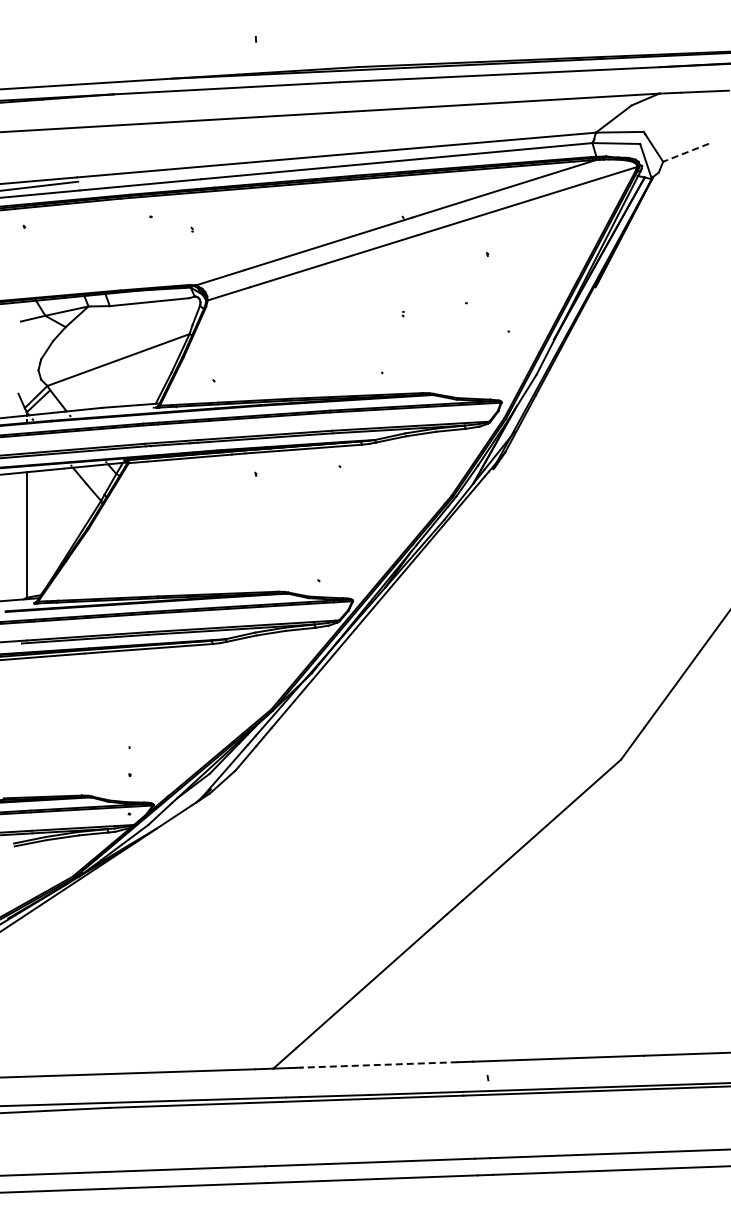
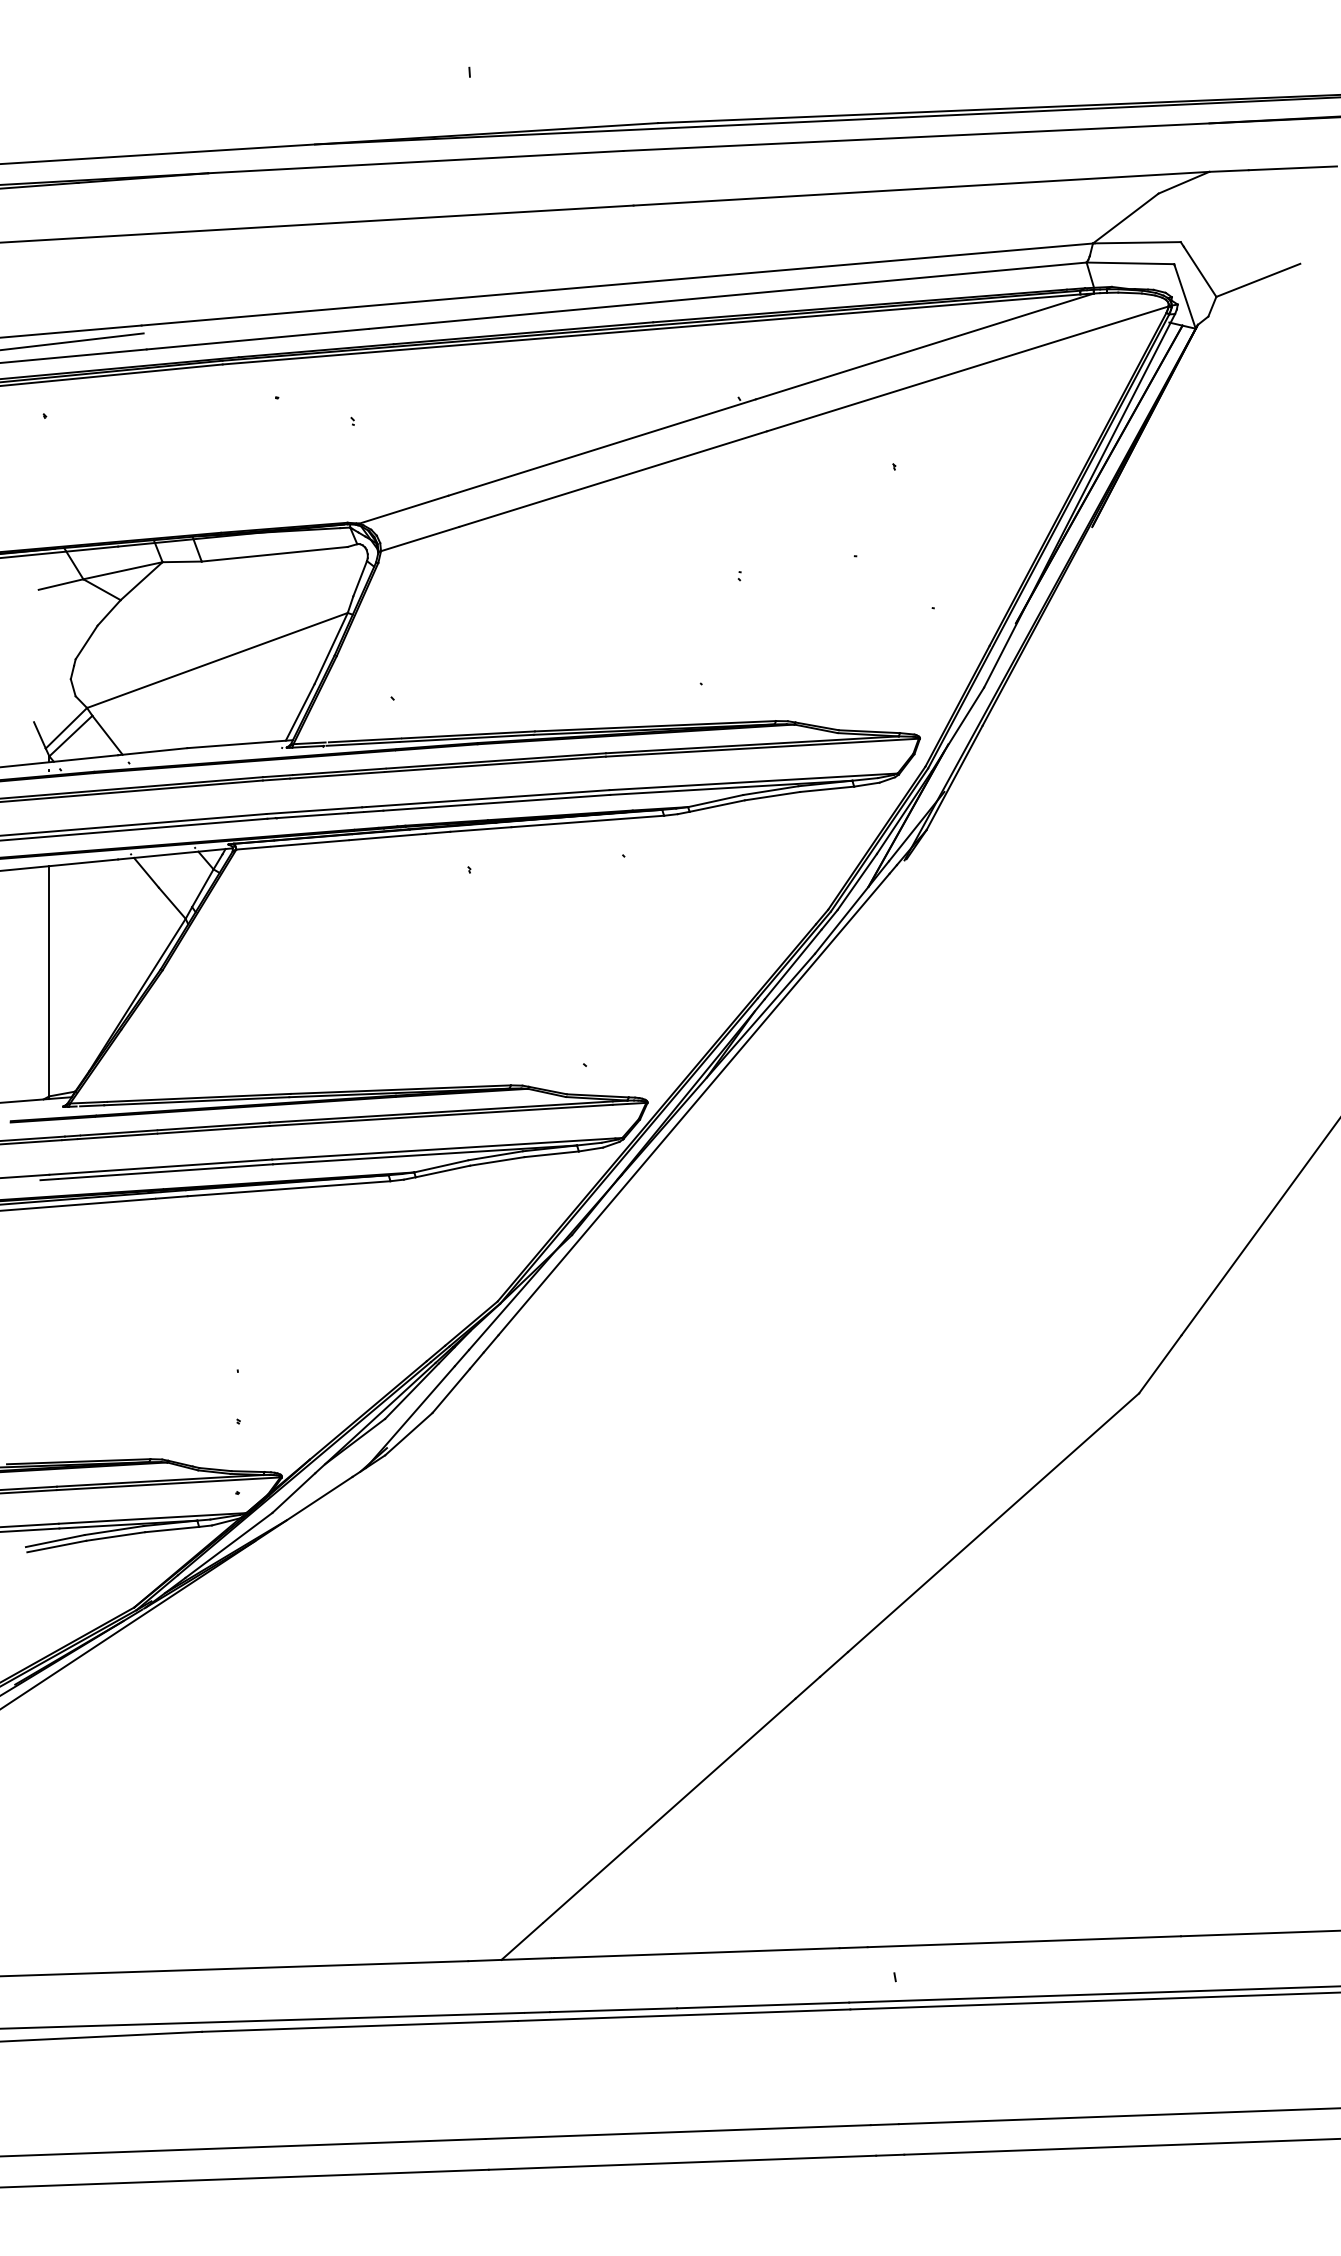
line: (686, 152) -> (1259, 279), dashed -> solid
line: (379, 1064) -> (696, 1952), dashed -> solid

